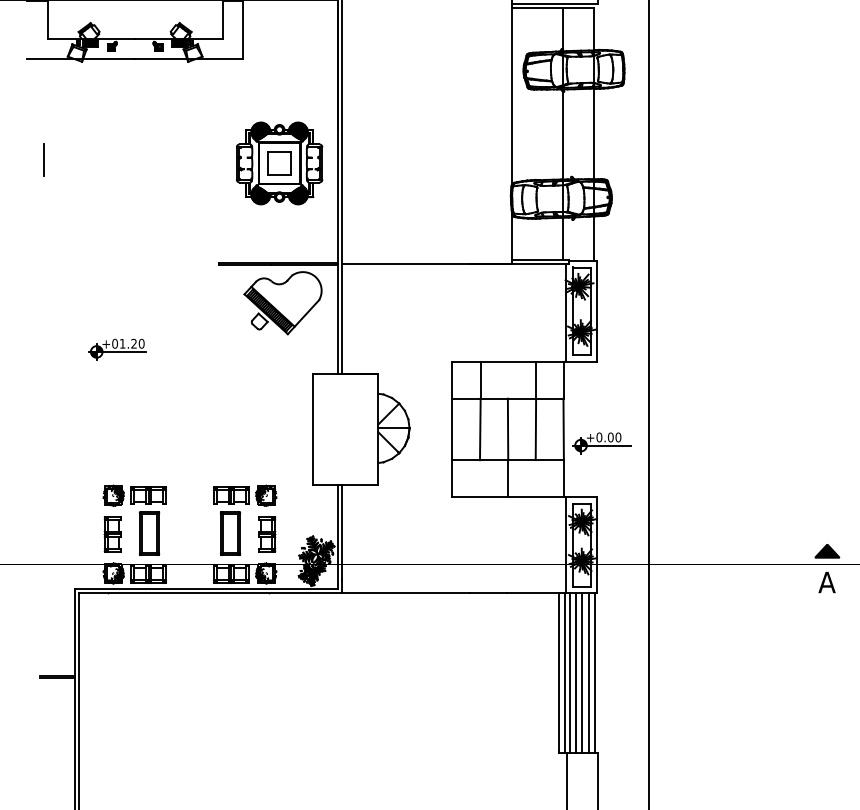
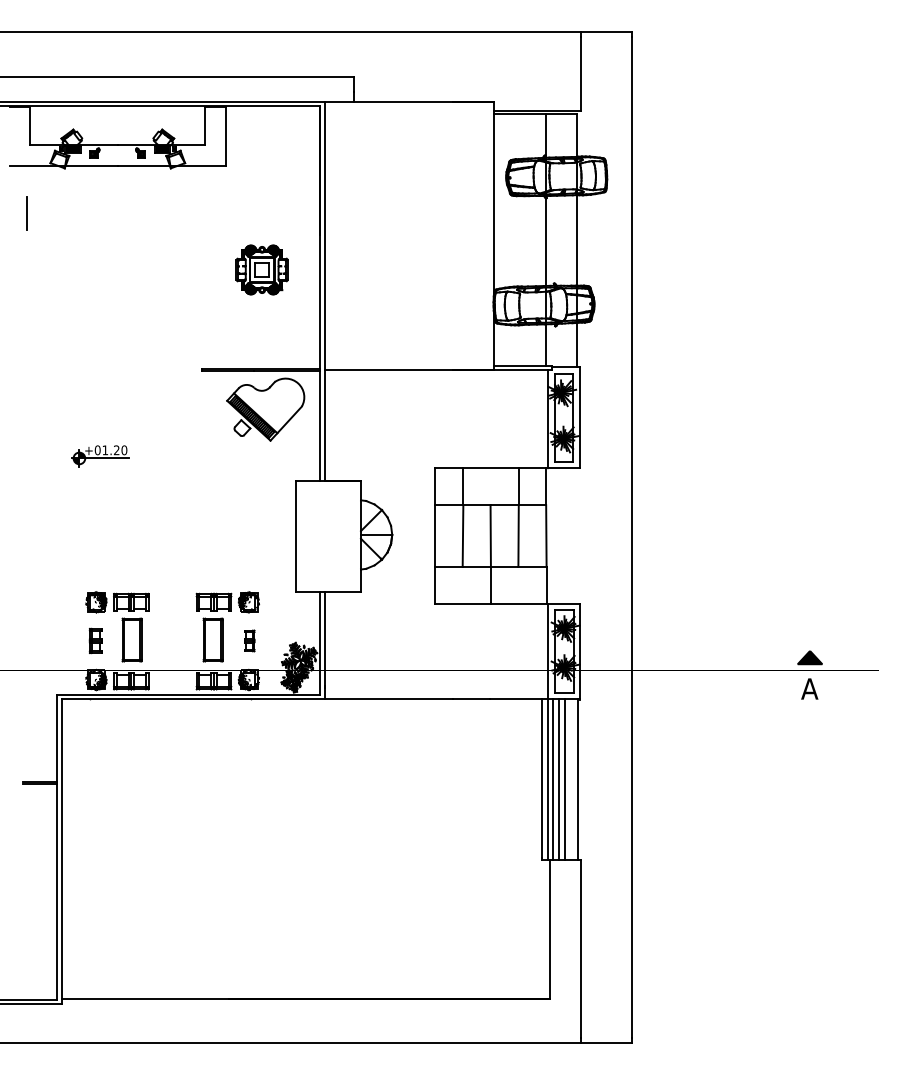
line: (43, 159) -> (26, 213), moved
part: (278, 162) -> (261, 269), size x0.6
part: (601, 442) -> (584, 549), removed
part: (112, 533) -> (95, 640), size x0.7
part: (266, 533) -> (249, 640), size x0.6
line: (588, 672) -> (571, 779), removed

